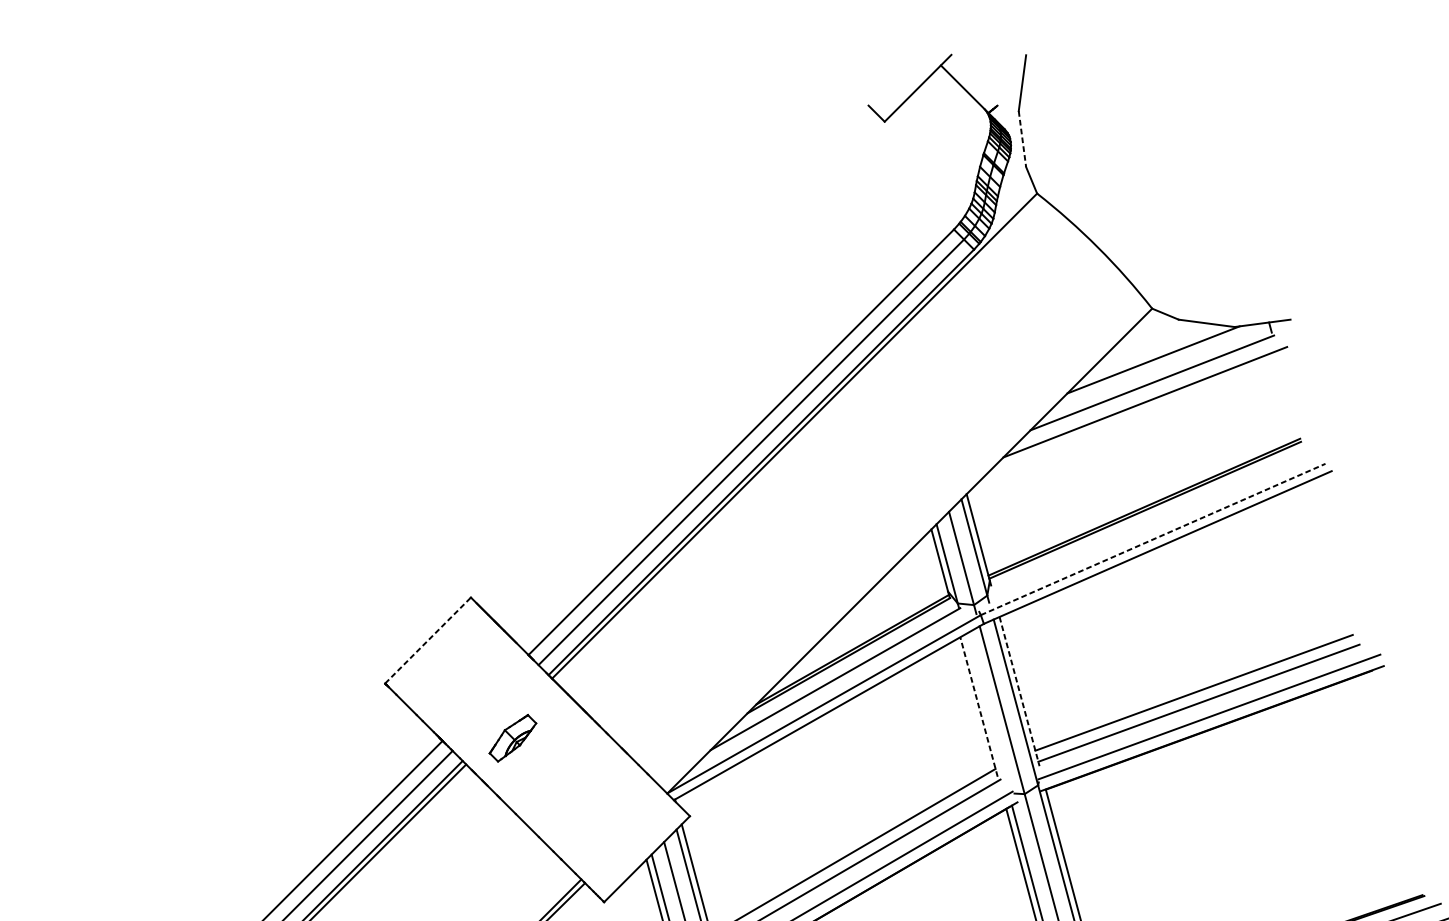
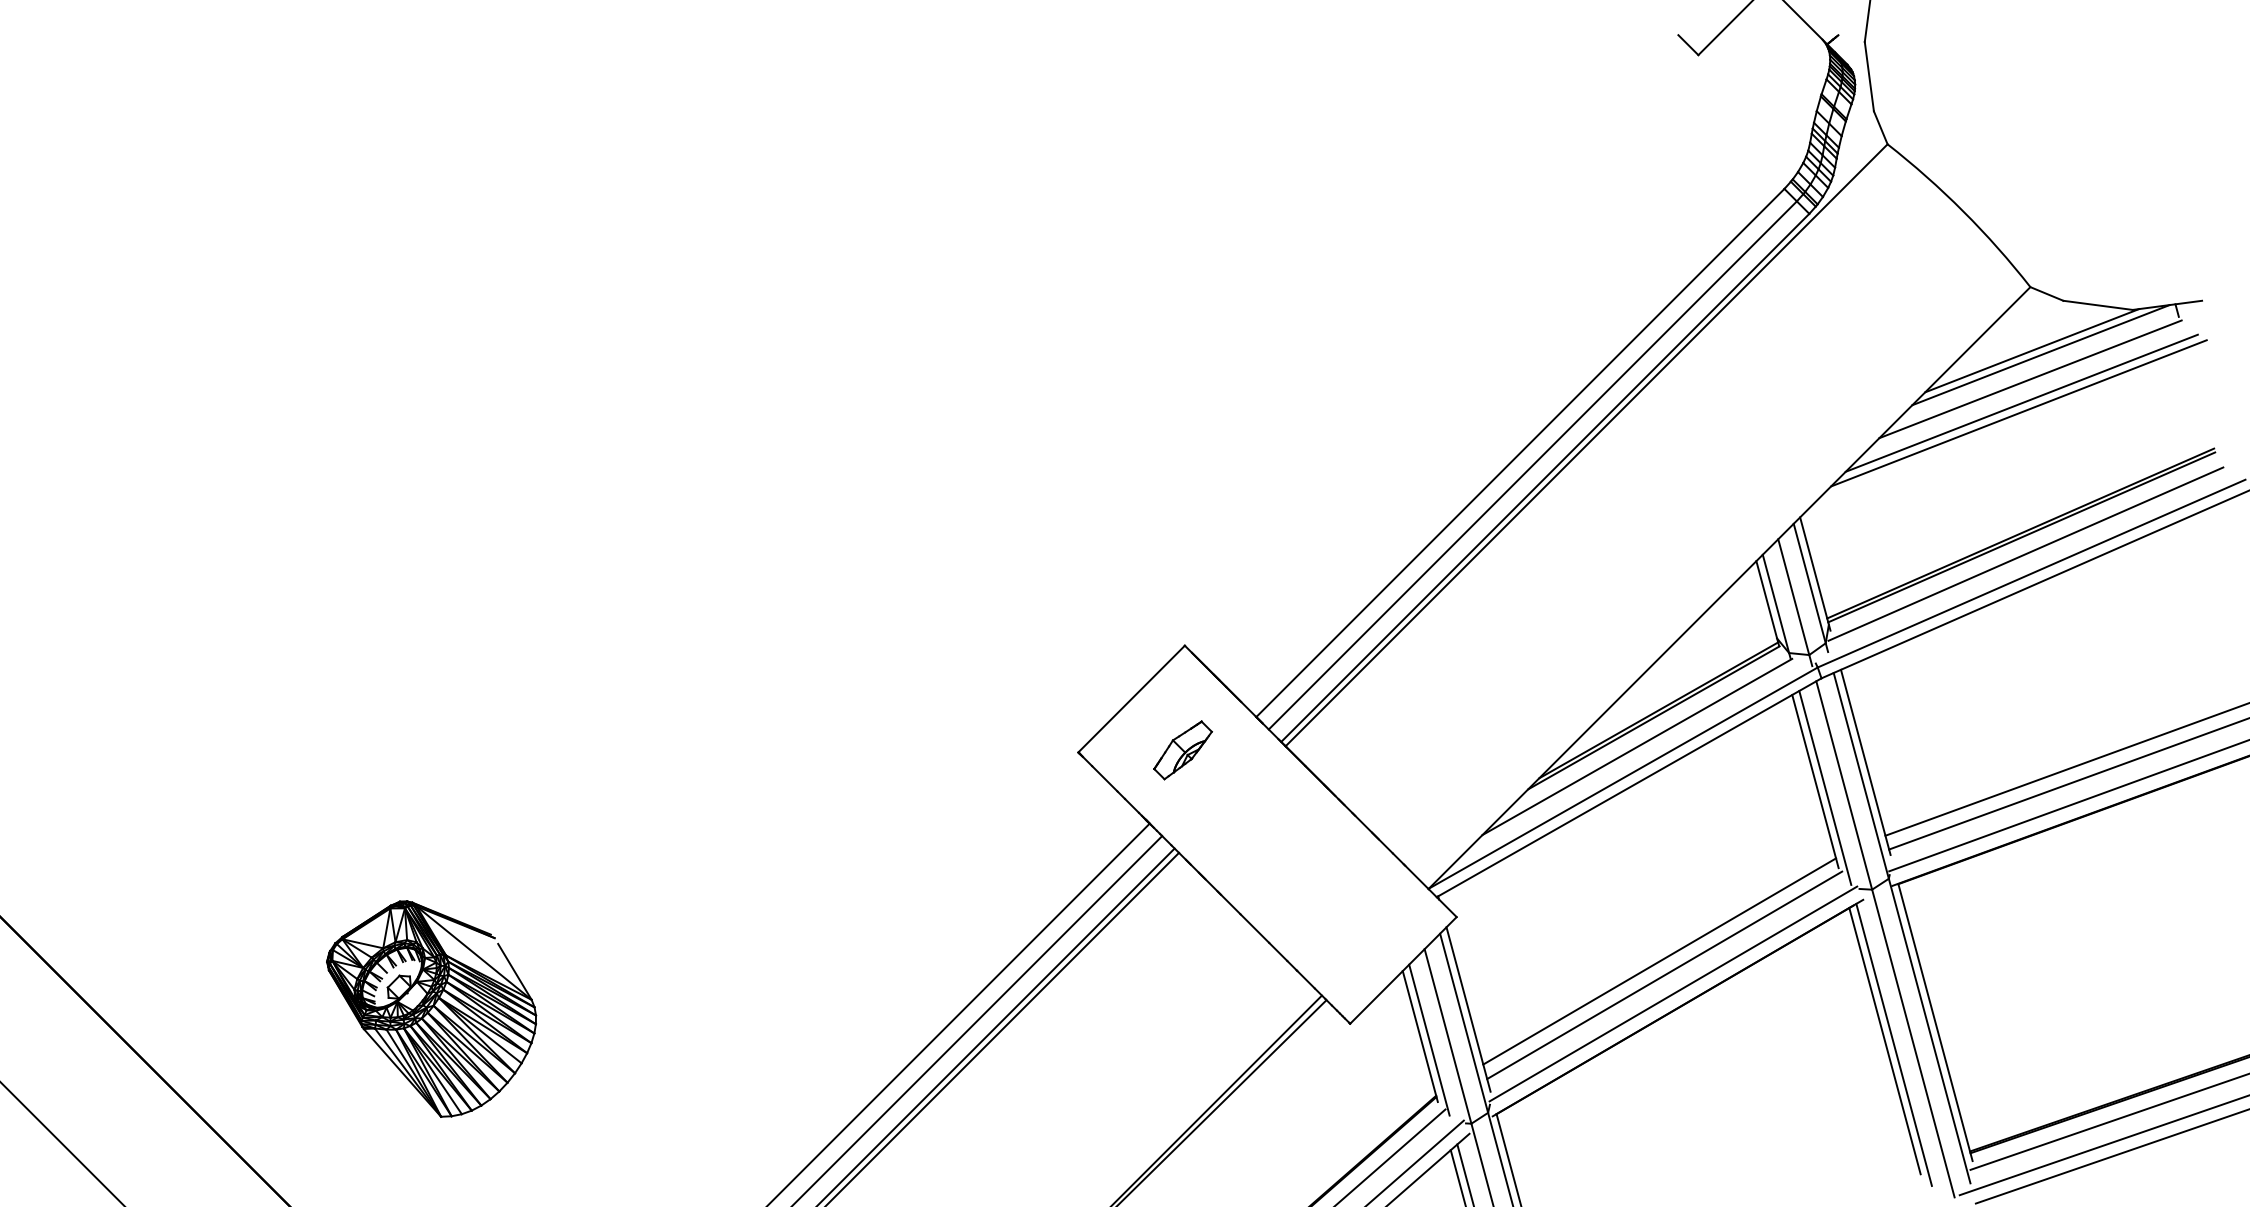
line: (1022, 138) -> (1869, 76), dashed -> solid
line: (1160, 363) -> (2040, 355), added
line: (1142, 410) -> (2018, 413), added
line: (1148, 523) -> (2025, 553), added
line: (1153, 539) -> (2031, 573), dashed -> solid
line: (427, 640) -> (1131, 698), dashed -> solid
line: (1019, 691) -> (1865, 762), dashed -> solid
line: (979, 706) -> (1815, 781), dashed -> solid
line: (987, 711) -> (1825, 787), added
part: (512, 738) -> (1182, 750), moved

